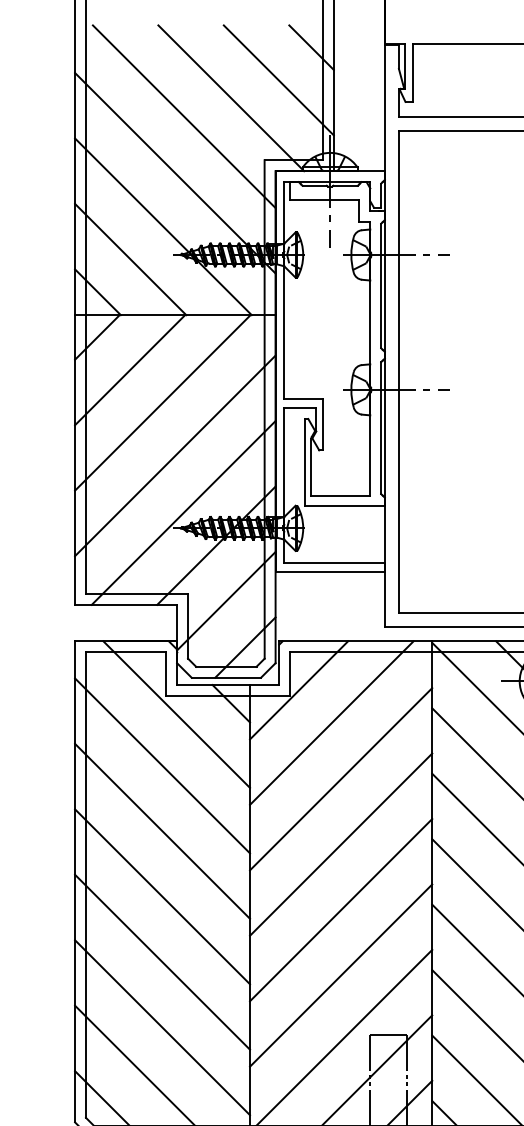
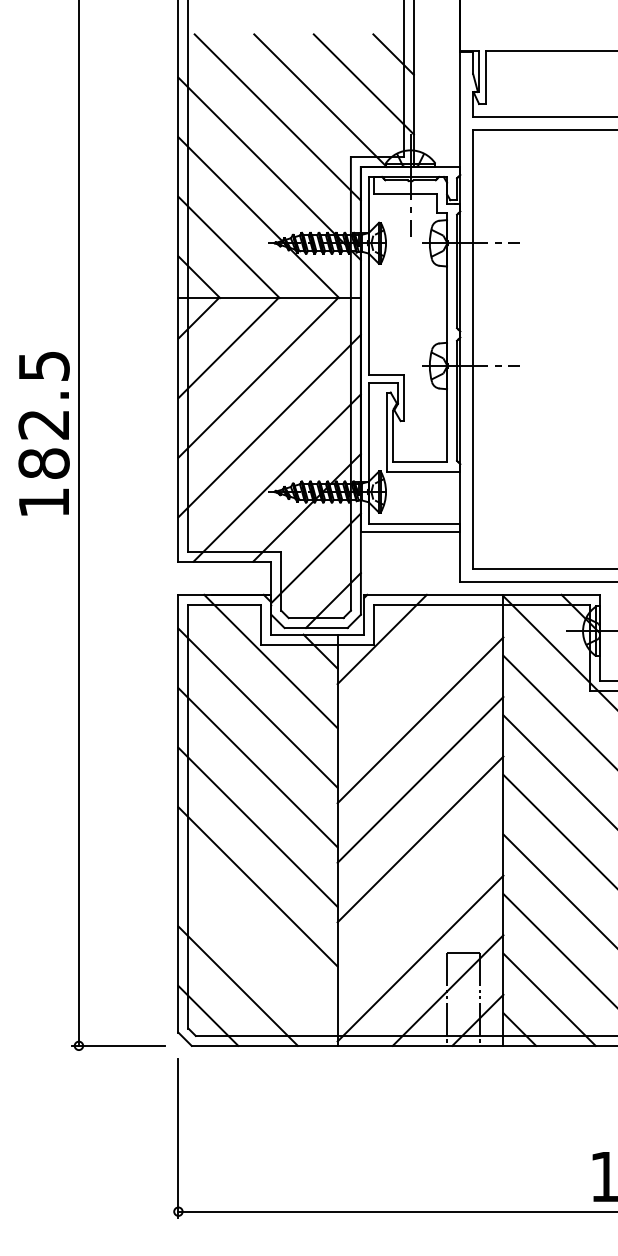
line: (331, 722) -> (411, 668), removed
line: (341, 975) -> (420, 898), removed
line: (161, 1027) -> (257, 946), removed

